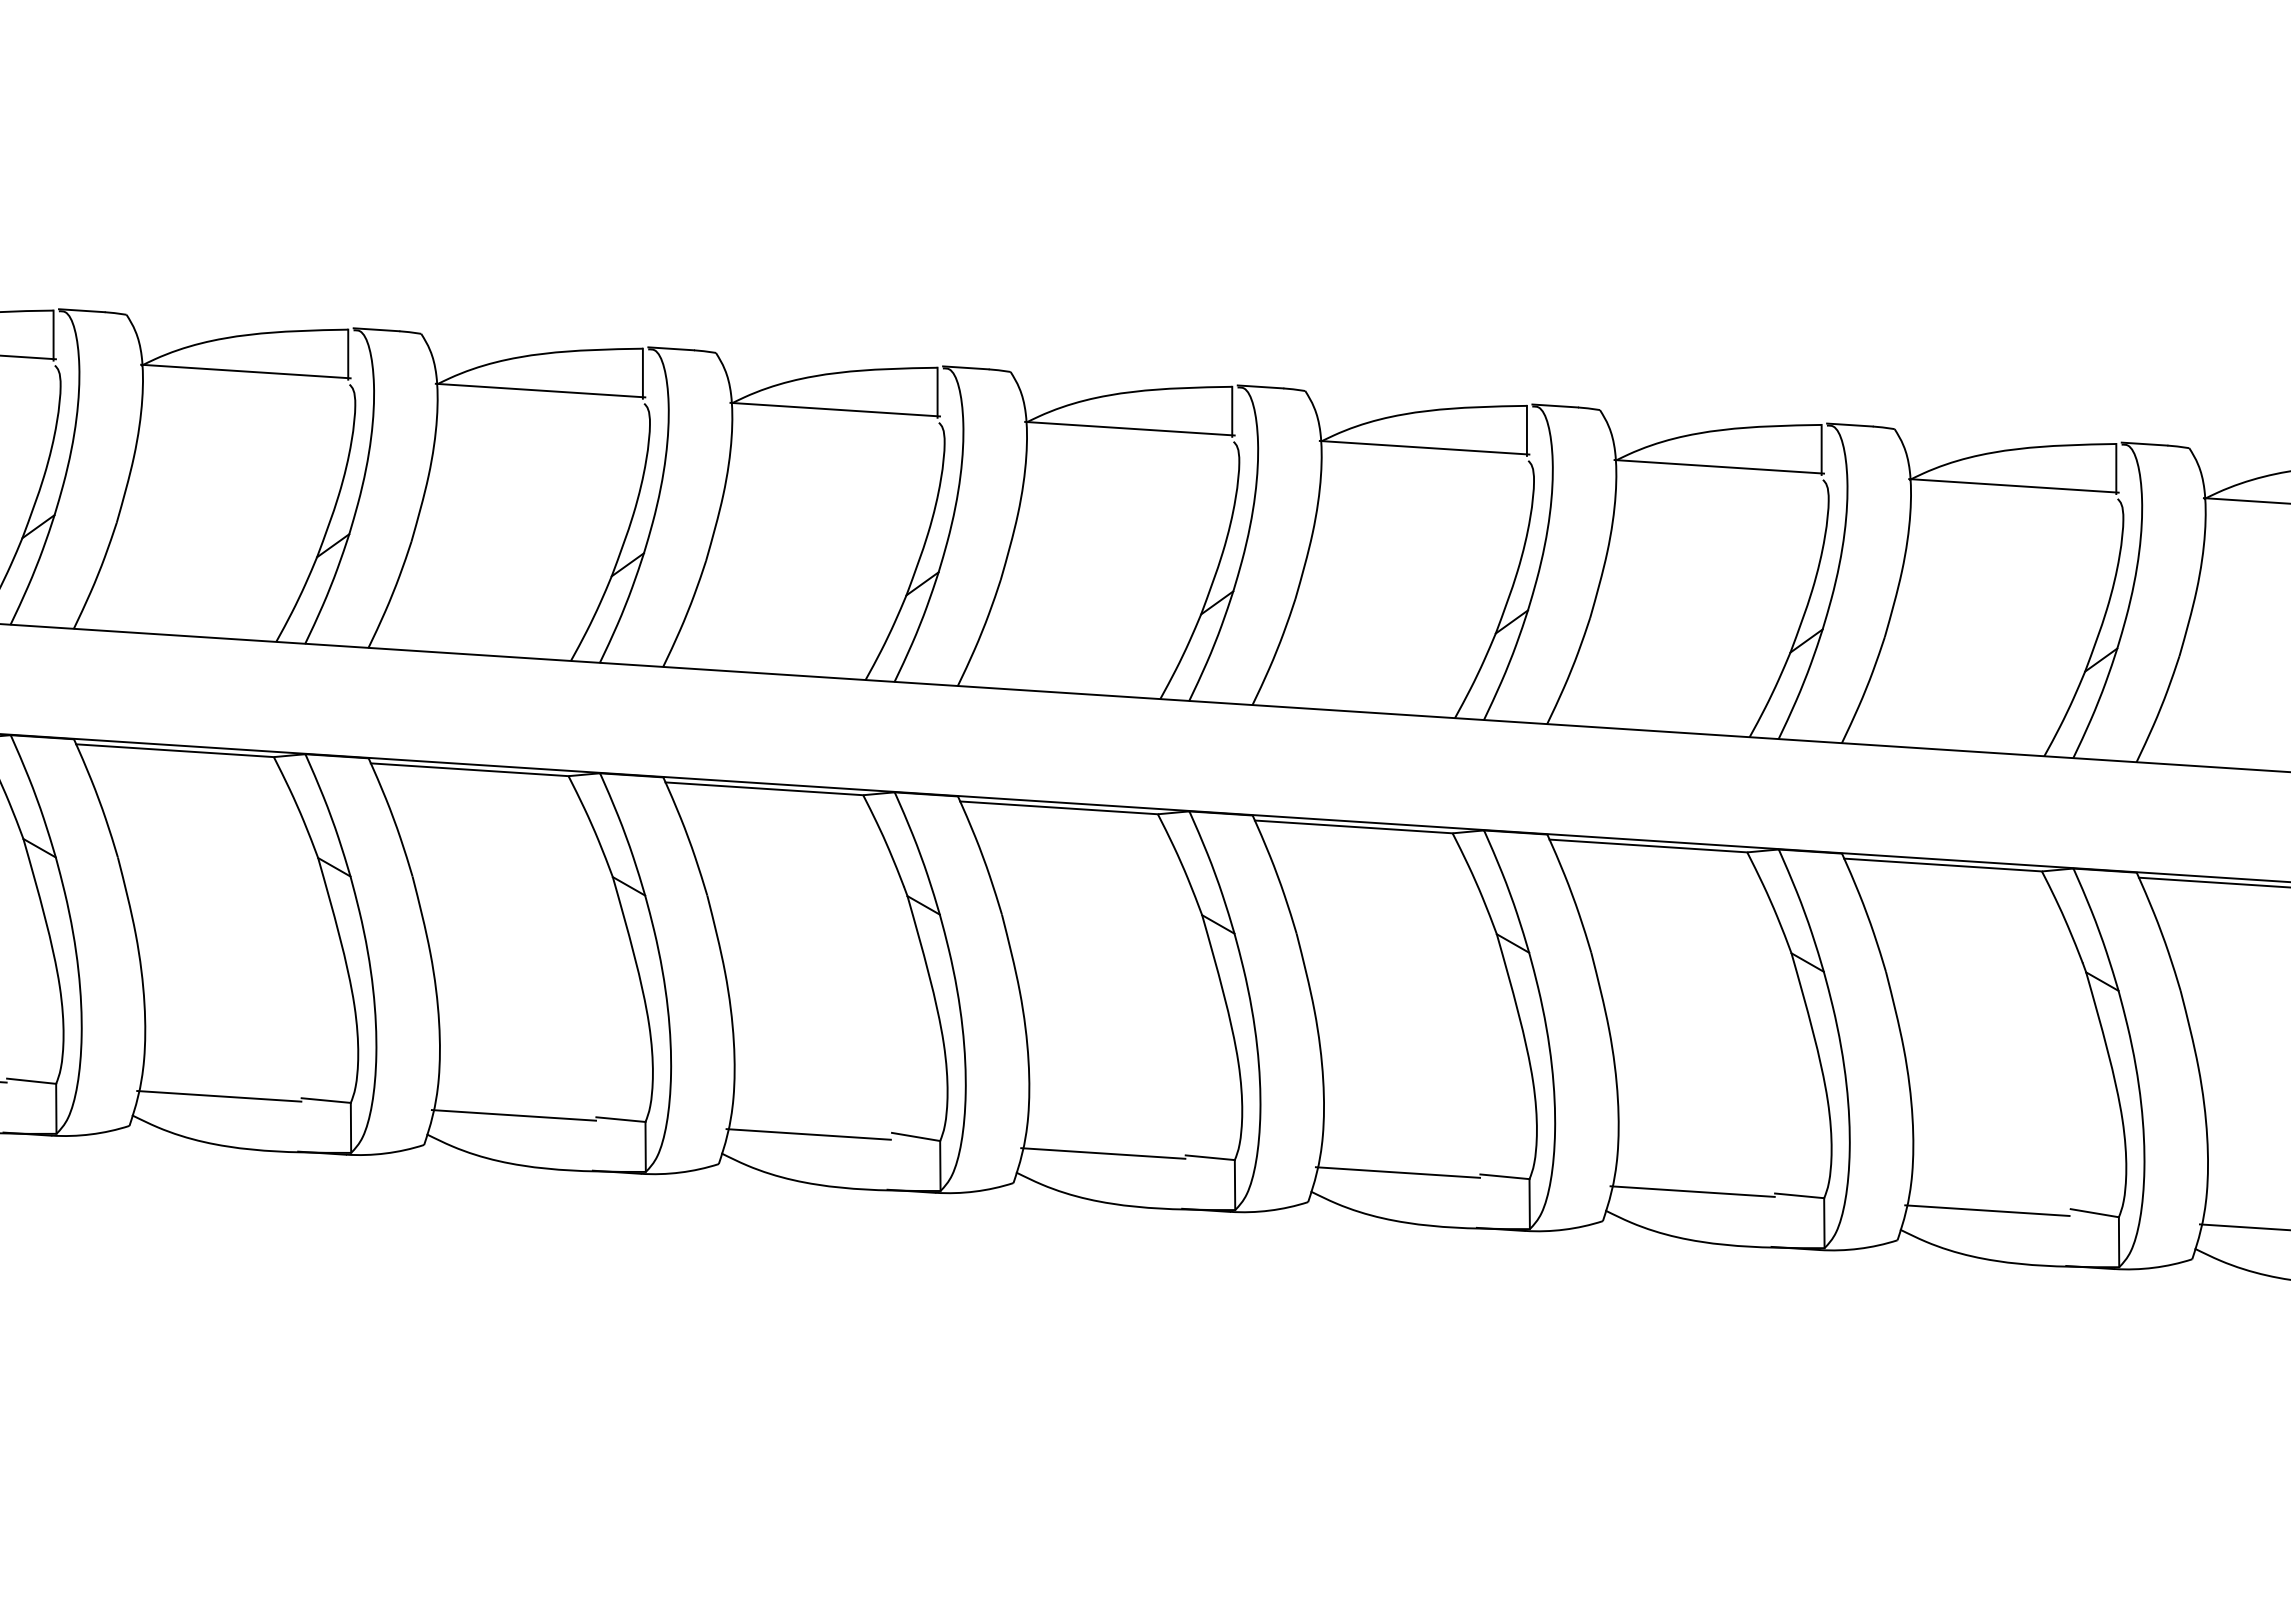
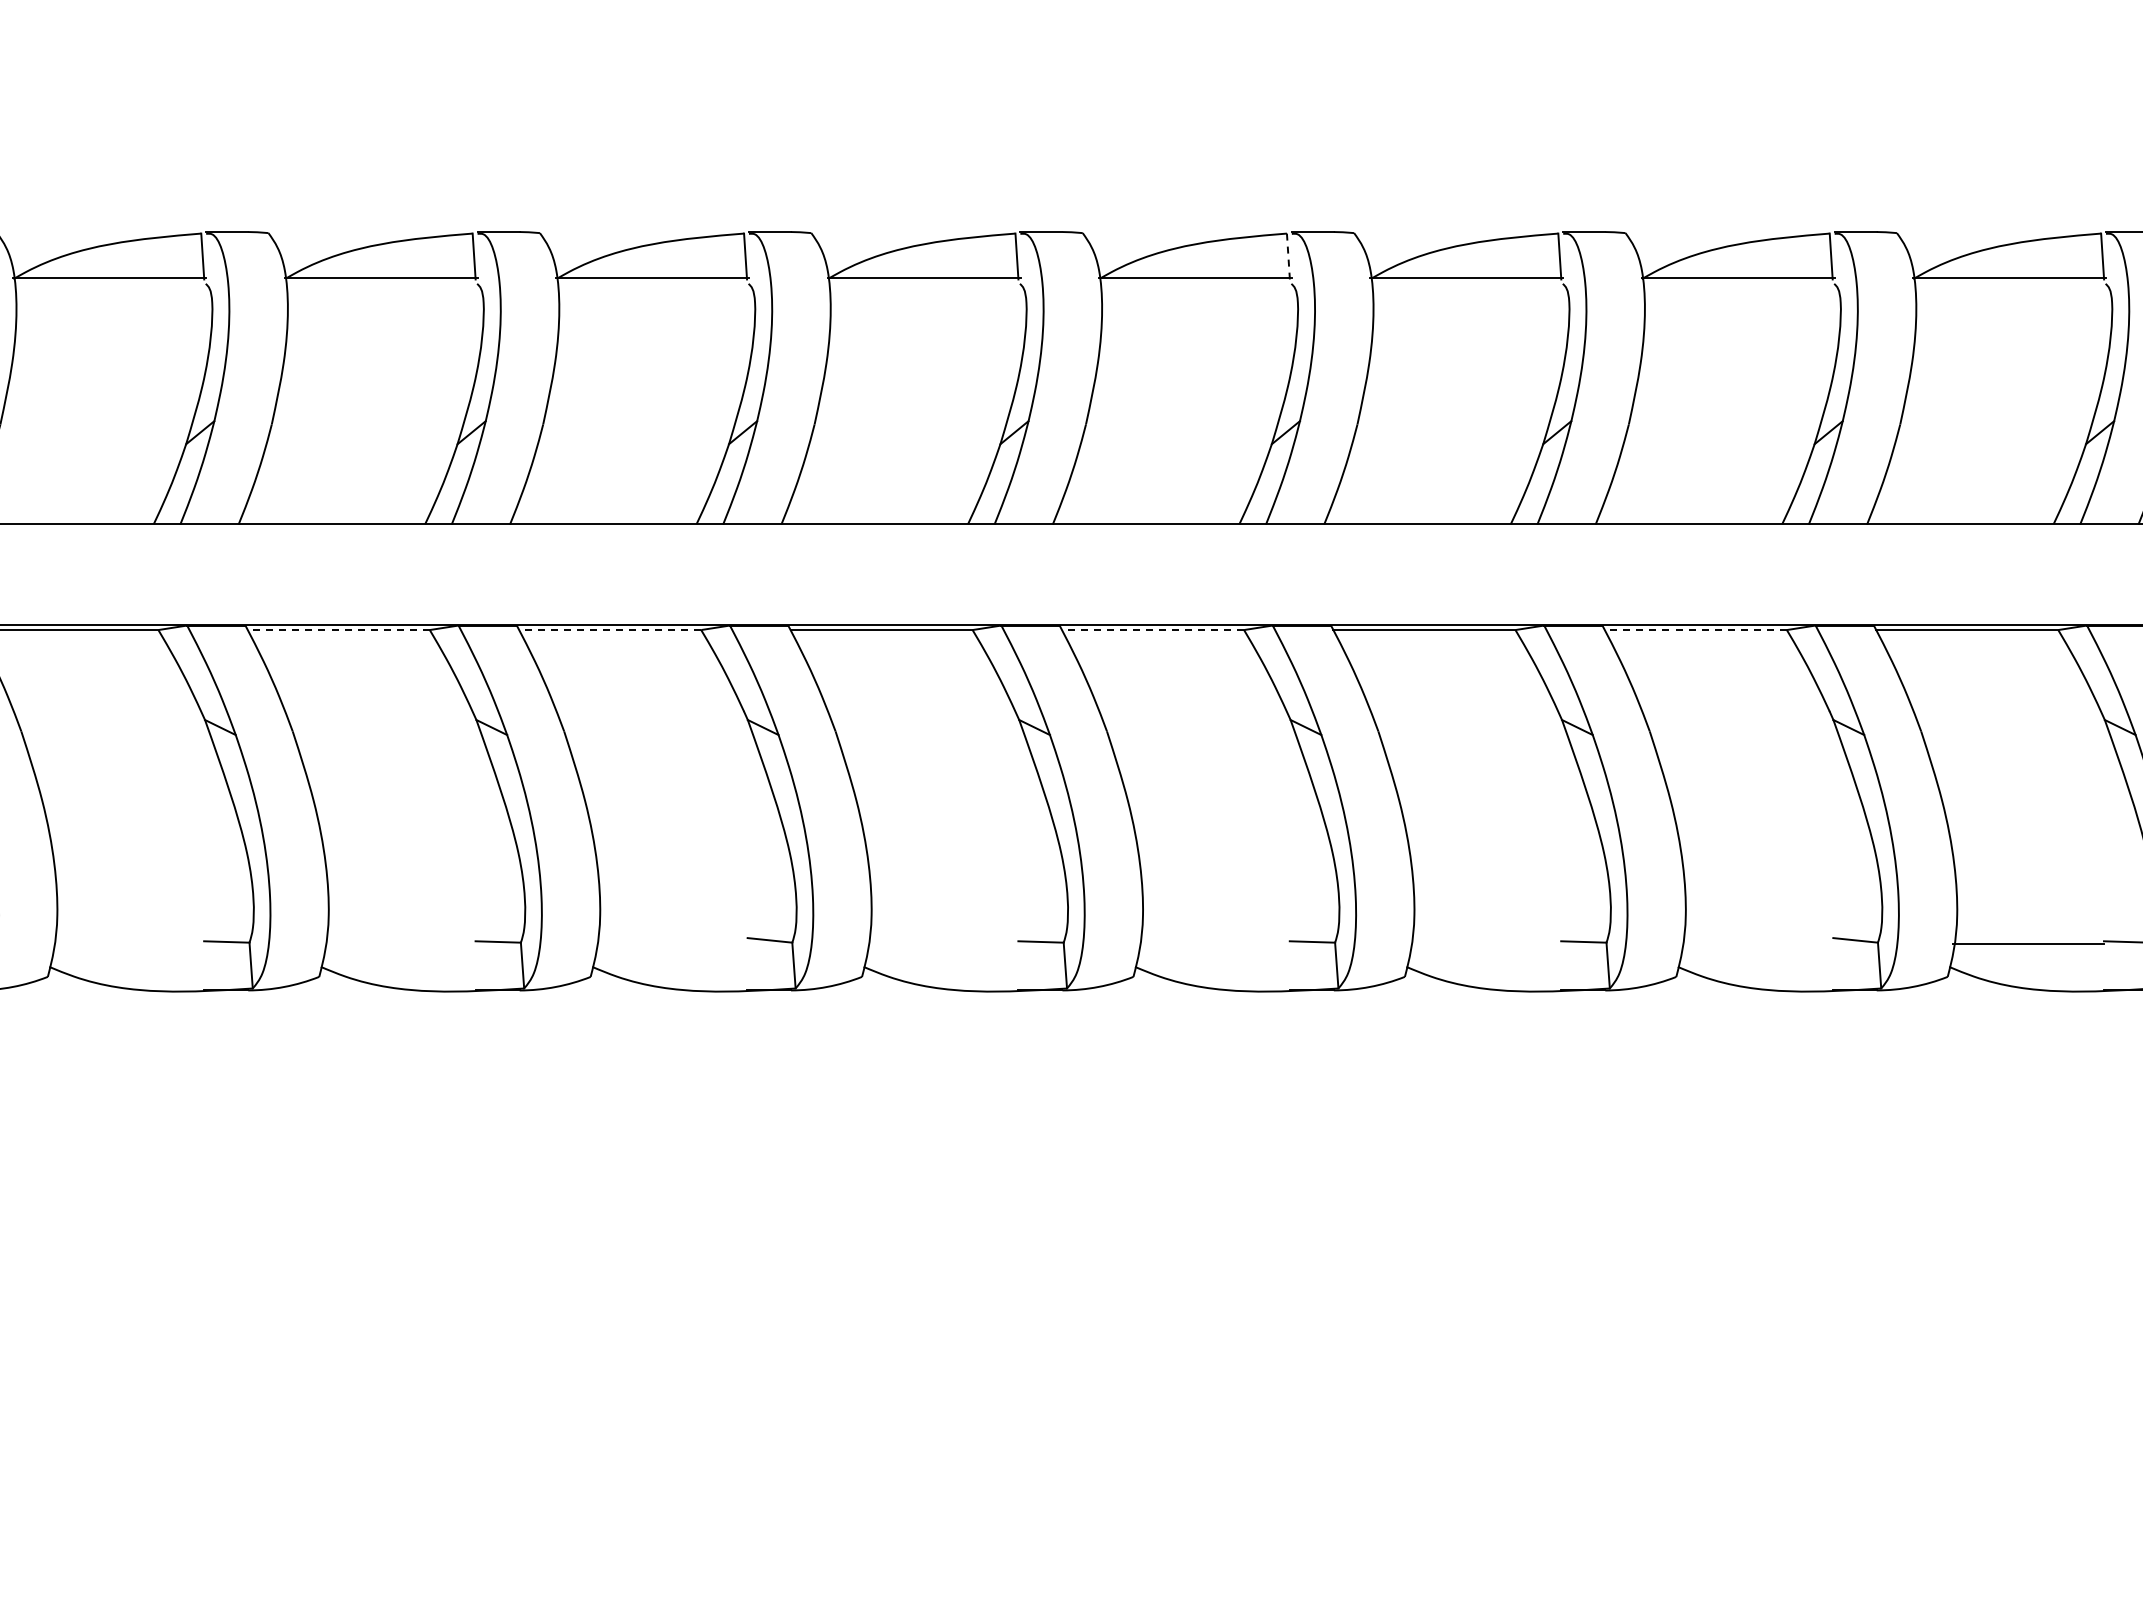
line: (1527, 430) -> (1288, 256), solid -> dashed
line: (469, 770) -> (338, 630), solid -> dashed
line: (763, 789) -> (609, 630), solid -> dashed
line: (1353, 827) -> (1152, 630), solid -> dashed
line: (1942, 865) -> (1695, 630), solid -> dashed
line: (219, 1096) -> (128, 944), removed
line: (513, 1115) -> (399, 944), removed
line: (808, 1134) -> (671, 944), removed
line: (1103, 1153) -> (942, 944), removed
line: (1397, 1172) -> (1213, 944), removed
line: (1692, 1191) -> (1485, 944), removed
line: (1986, 1210) -> (1756, 944), removed

